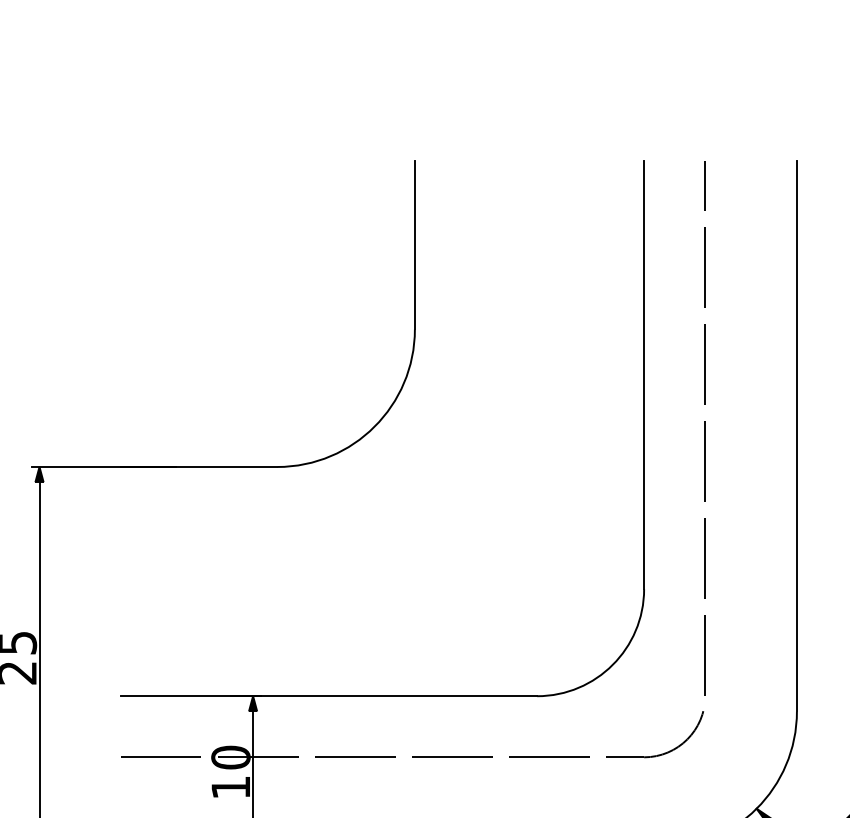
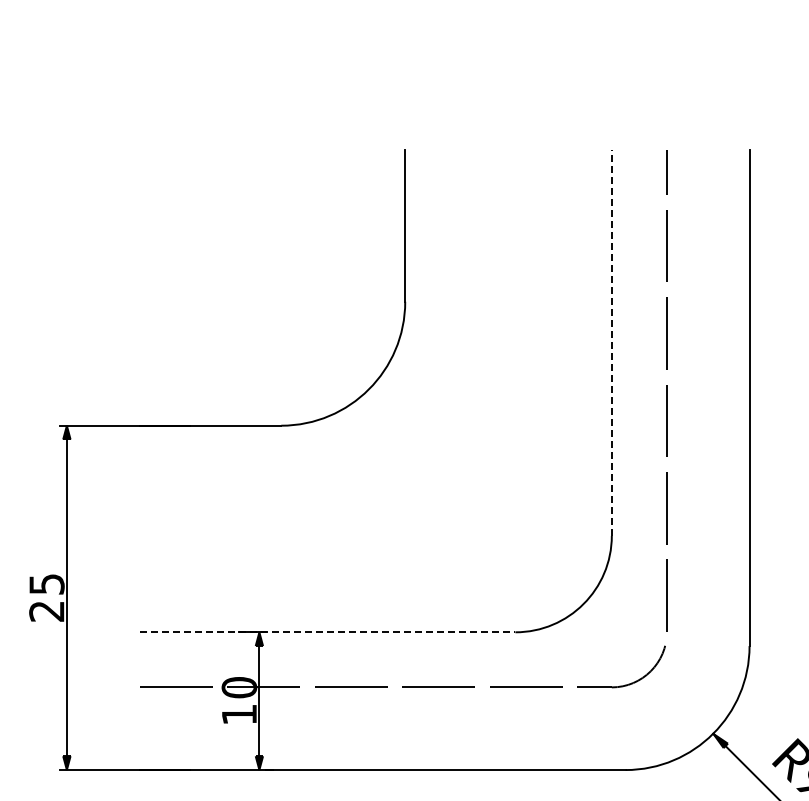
line: (643, 374) -> (611, 342), solid -> dashed
line: (328, 696) -> (327, 632), solid -> dashed

